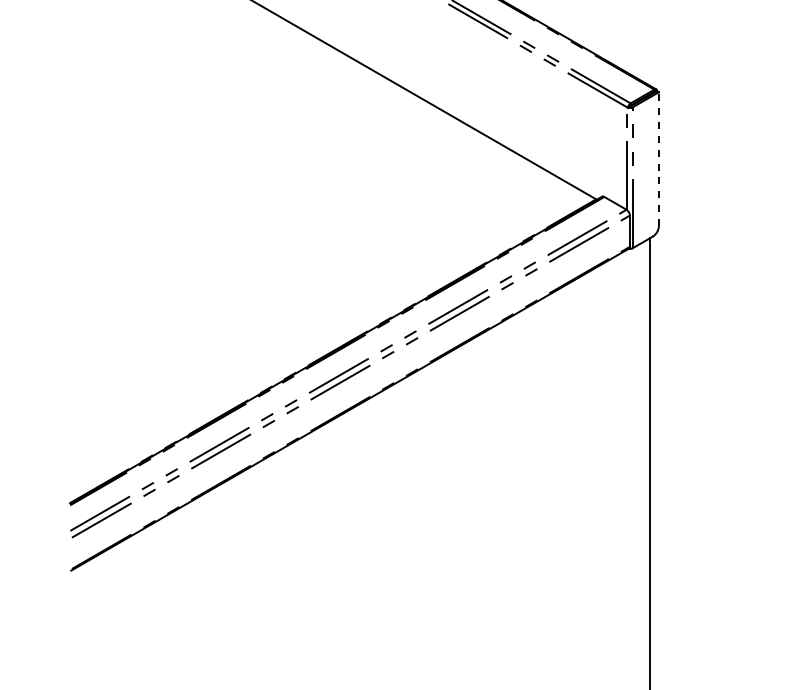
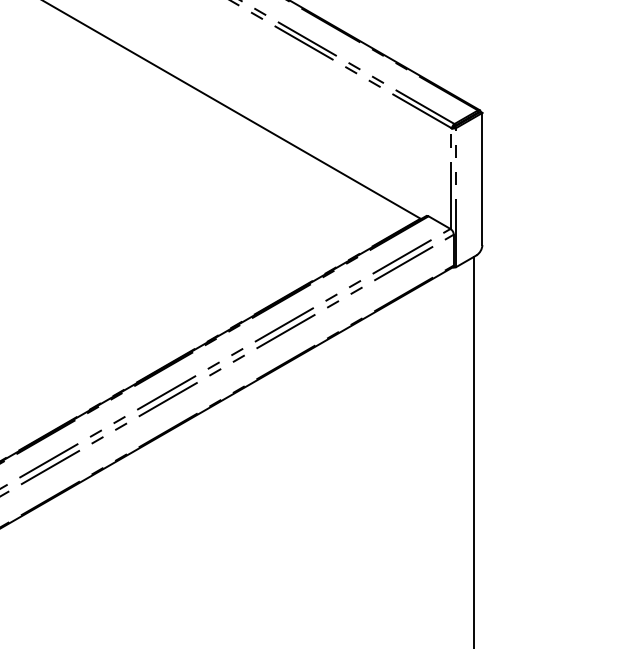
line: (658, 159) -> (481, 179), dashed -> solid

